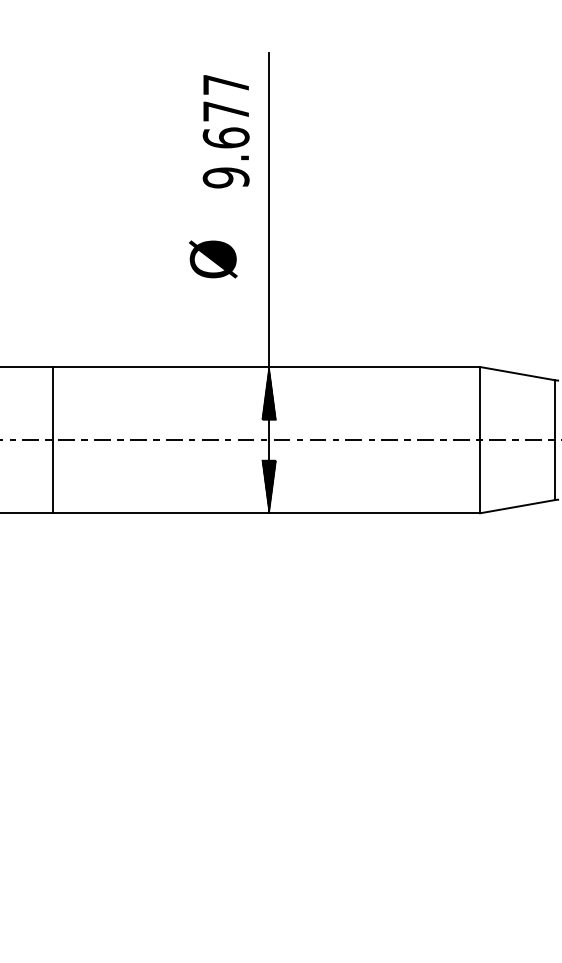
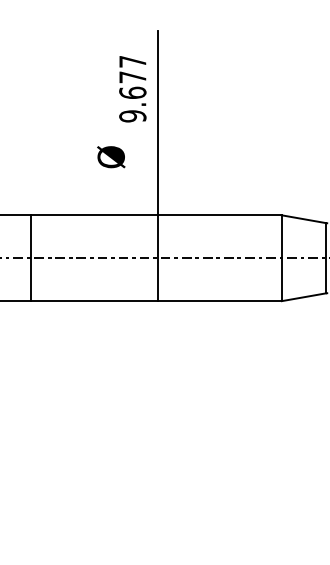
text: (225, 132) -> (132, 89), moved
text: (213, 259) -> (111, 157), moved
hatch: (268, 392) -> (157, 230), removed
hatch: (268, 486) -> (157, 285), removed

